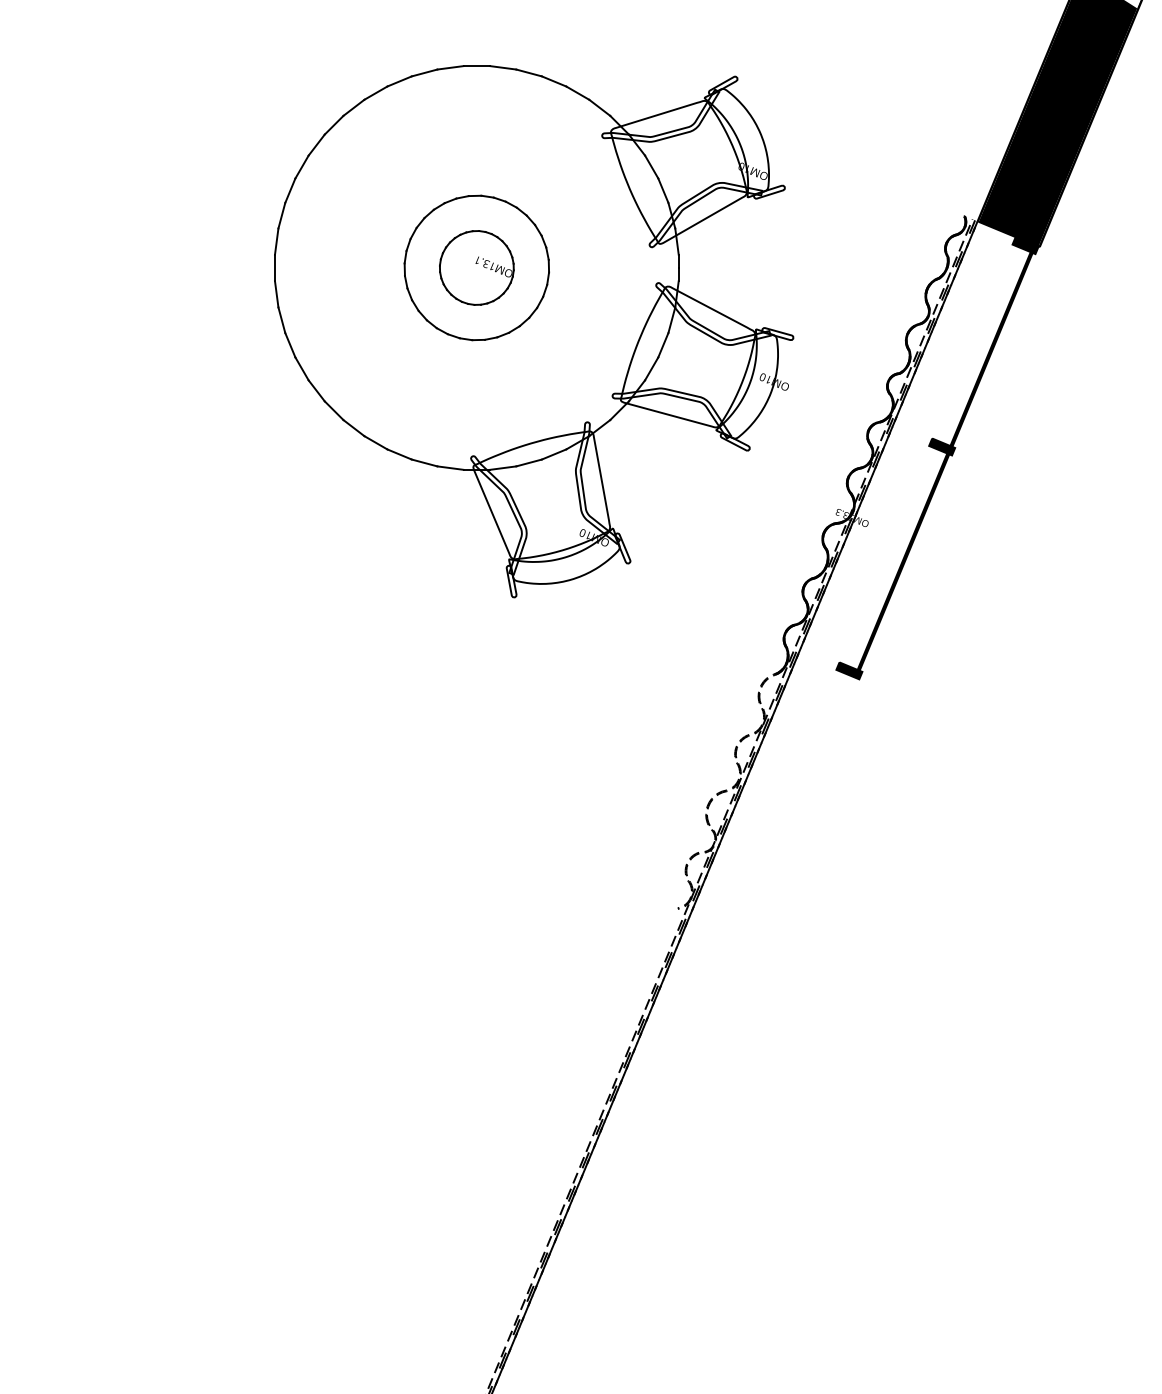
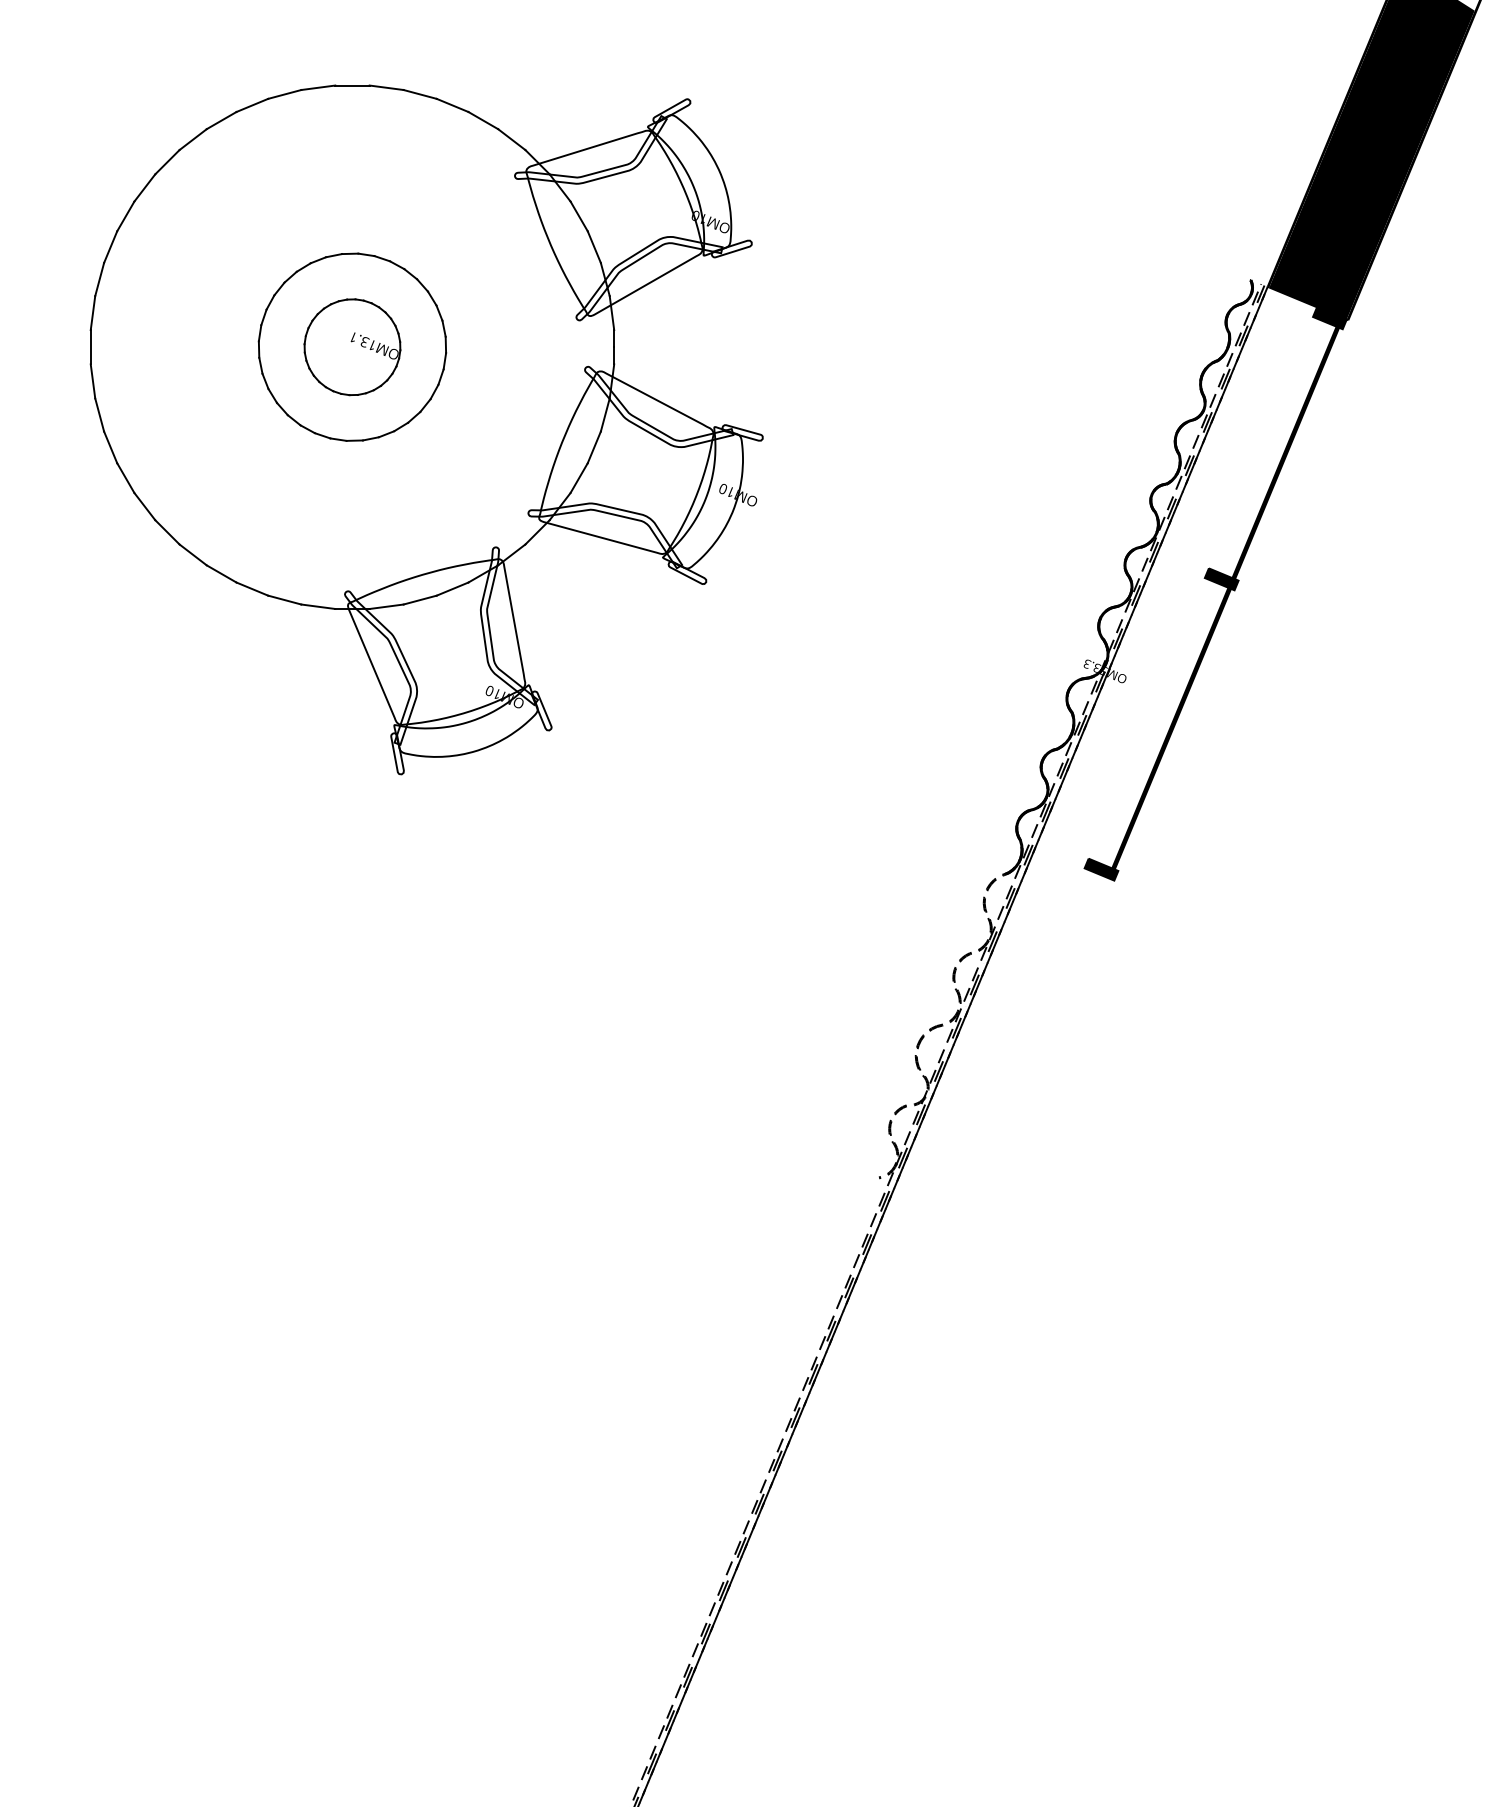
part: (533, 331) -> (426, 429), moved

